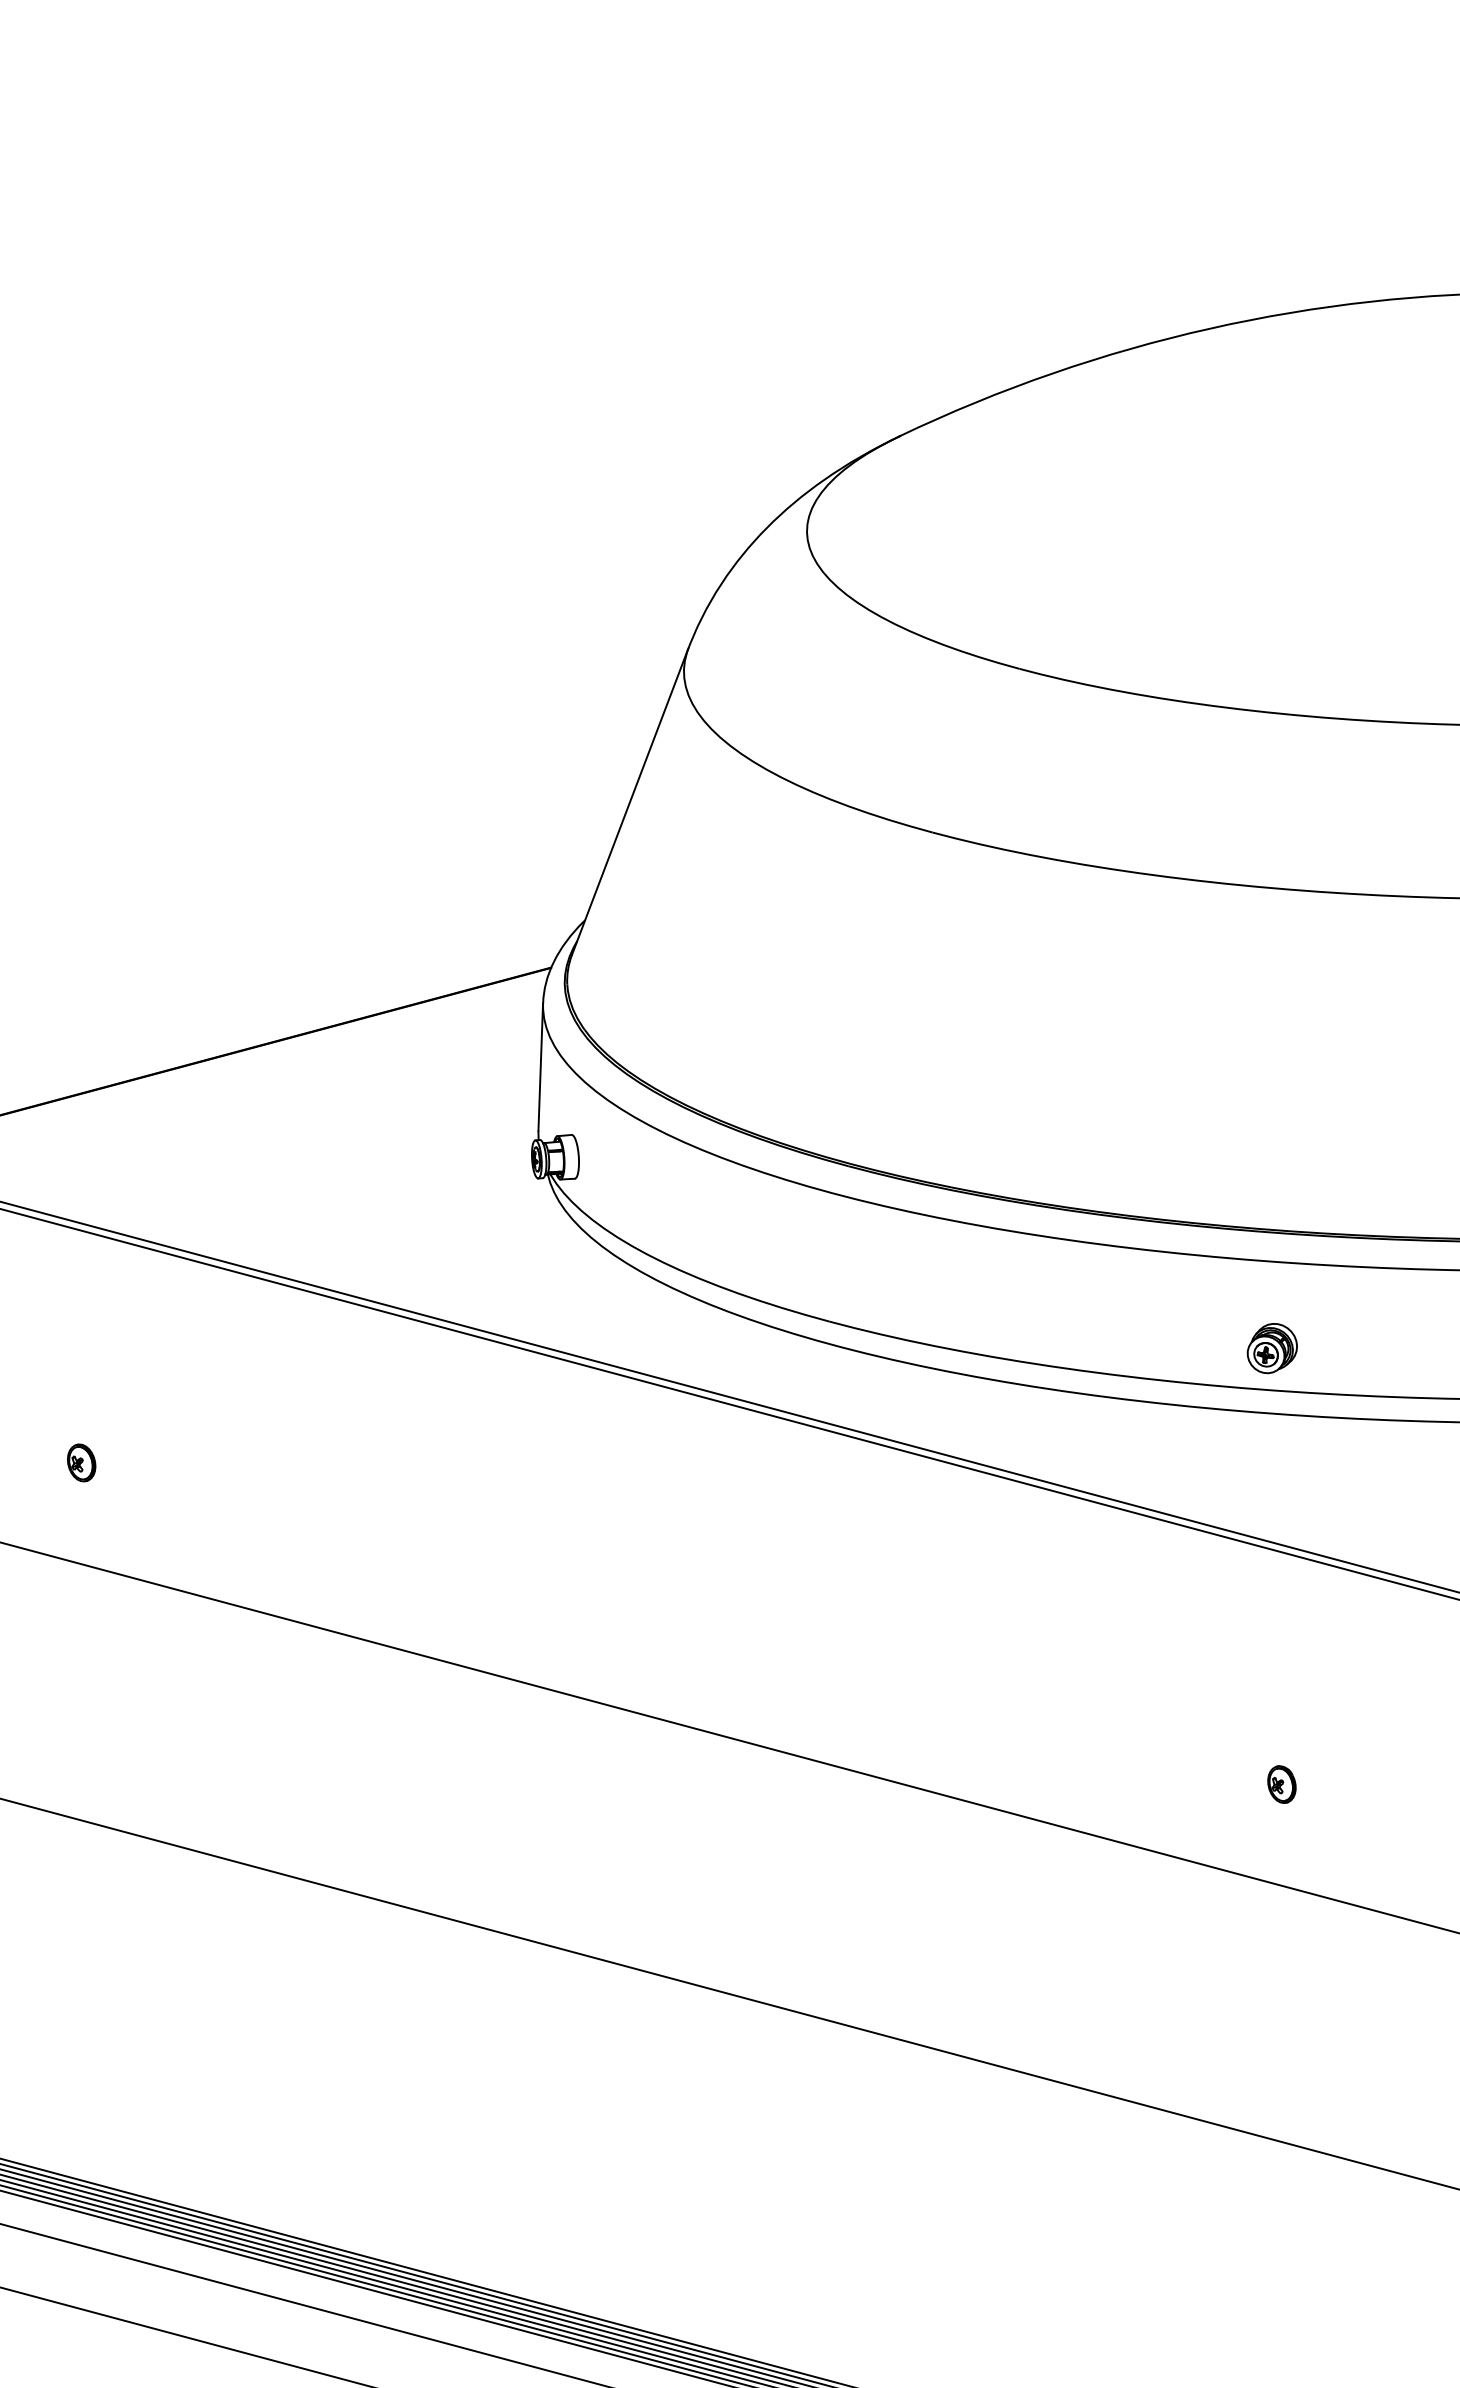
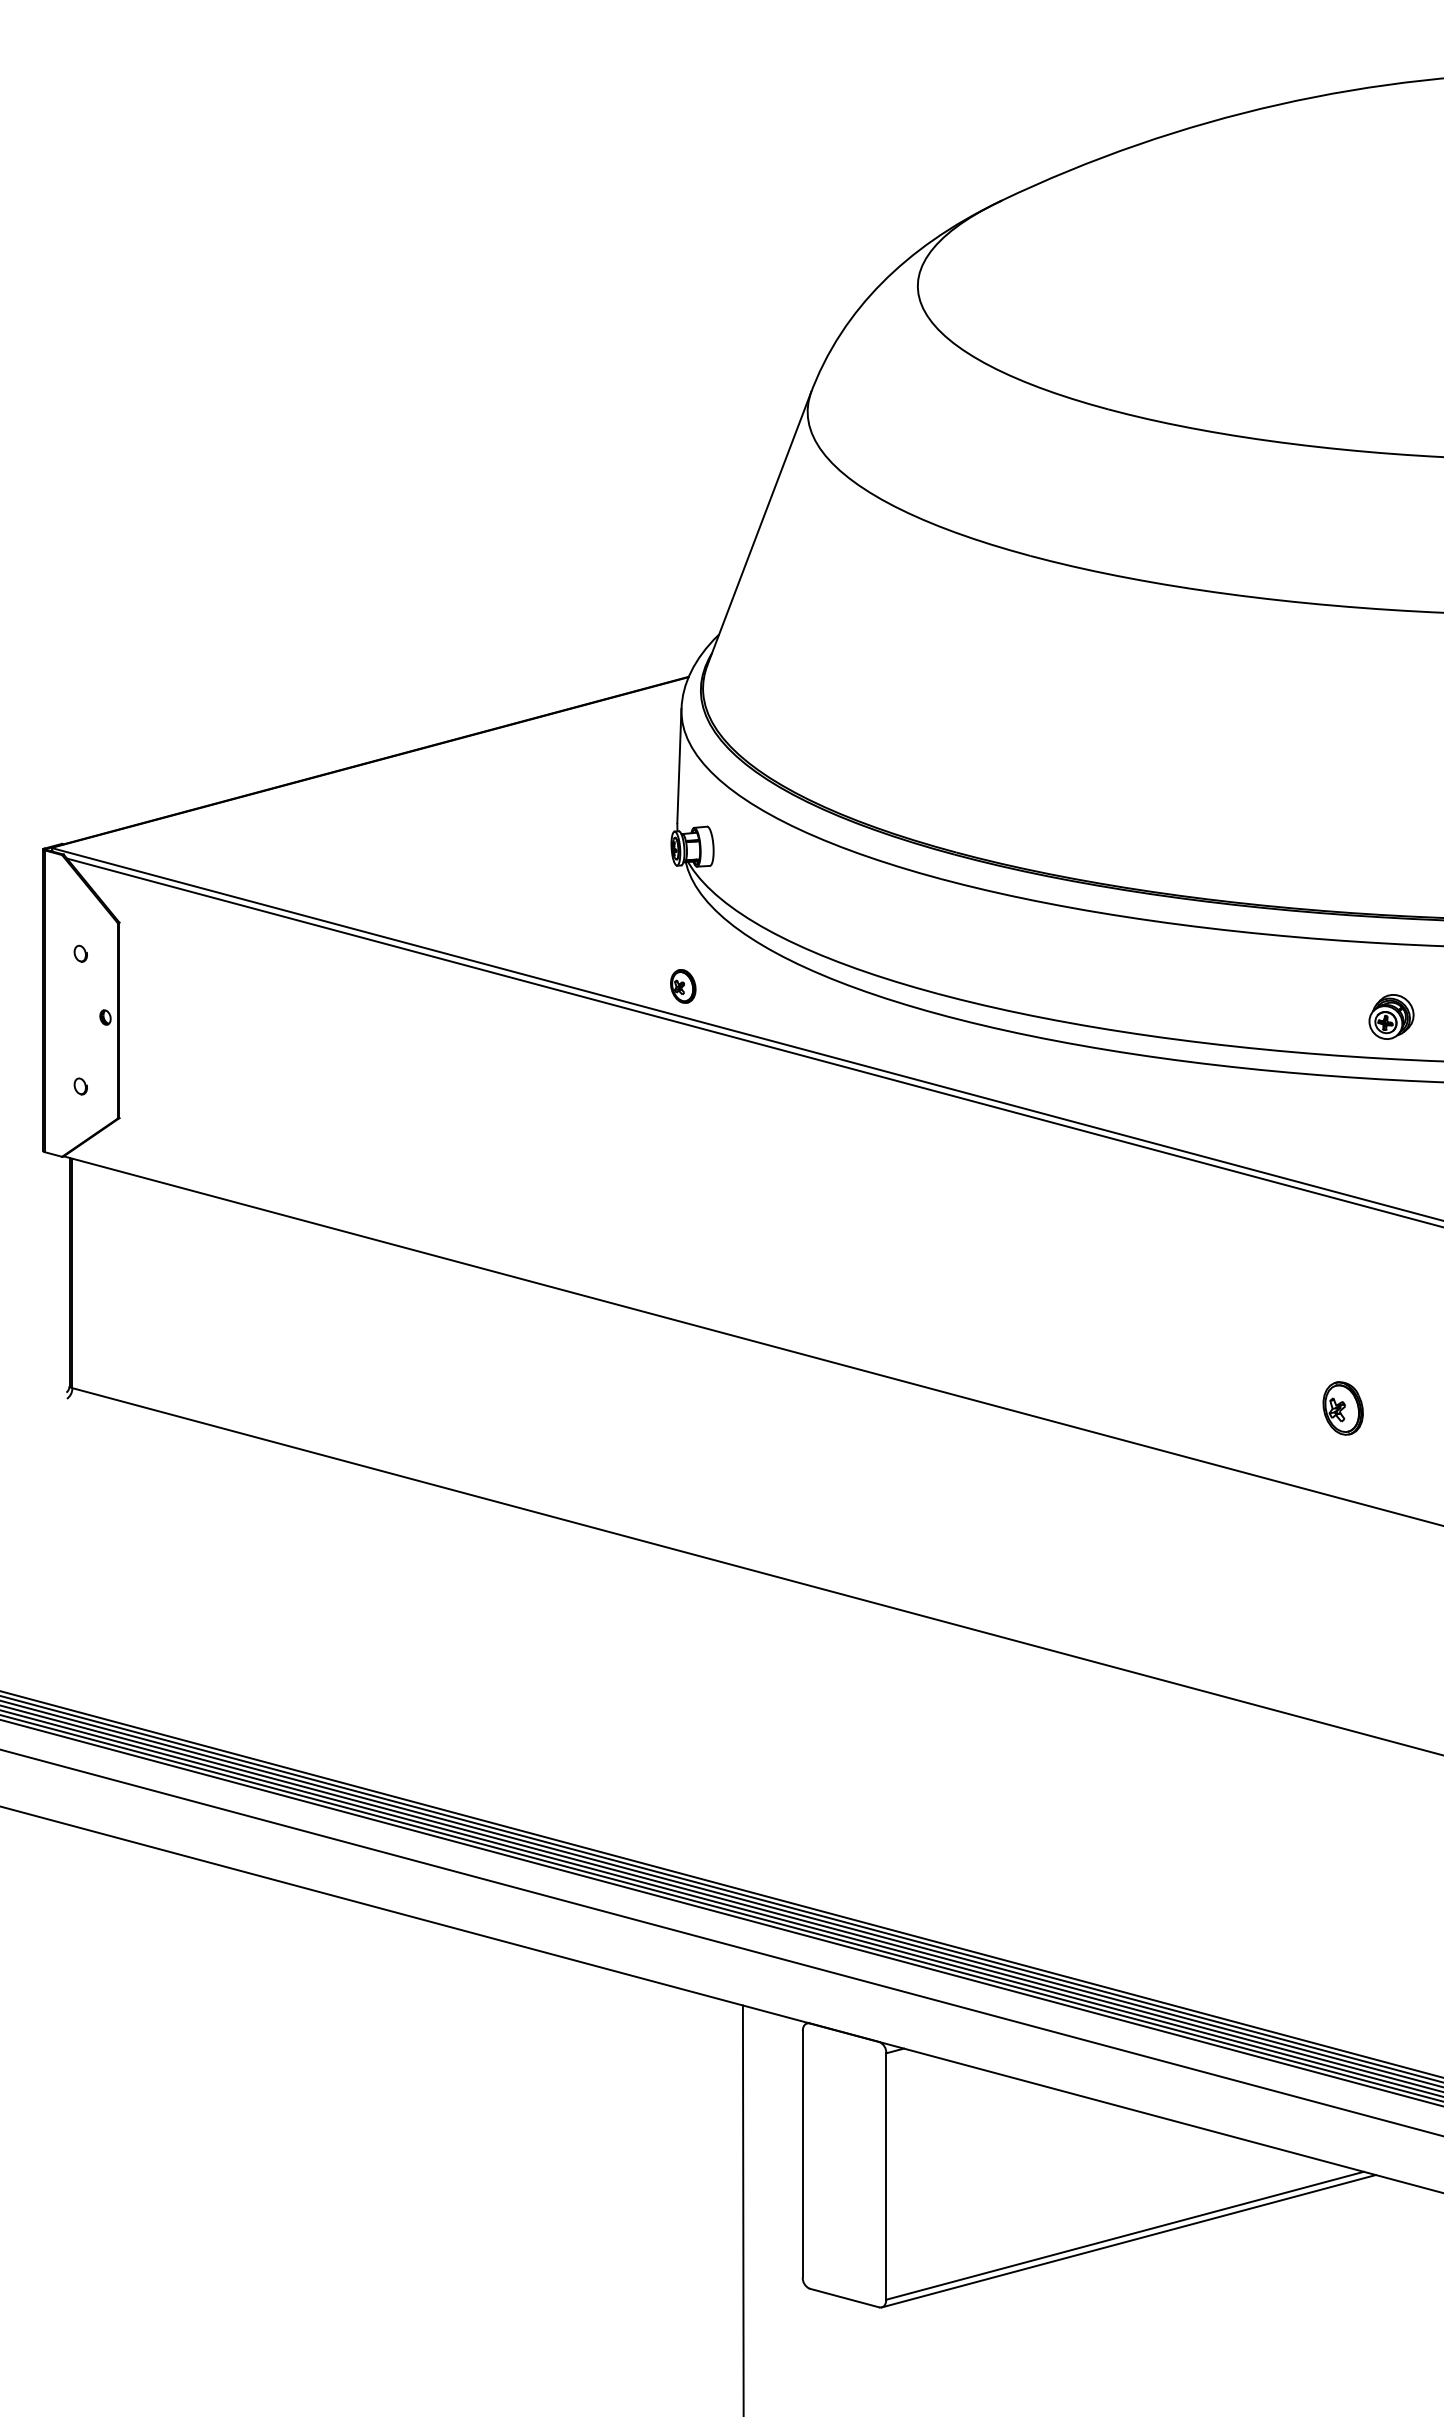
part: (1272, 1347) -> (1391, 1016), moved
part: (81, 1463) -> (683, 986), moved
part: (1281, 1784) -> (1342, 1408), size x1.6

